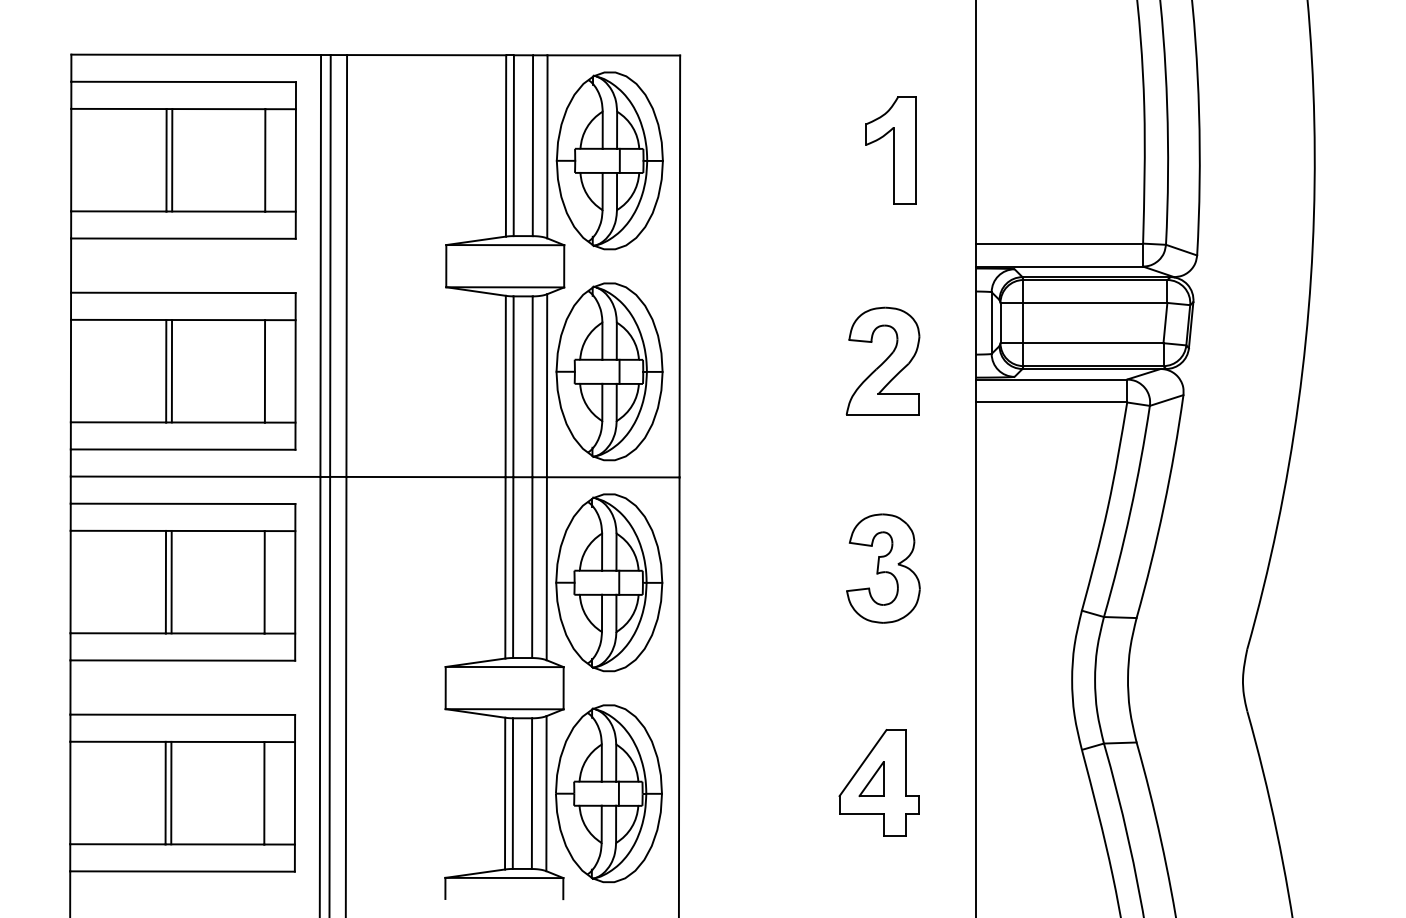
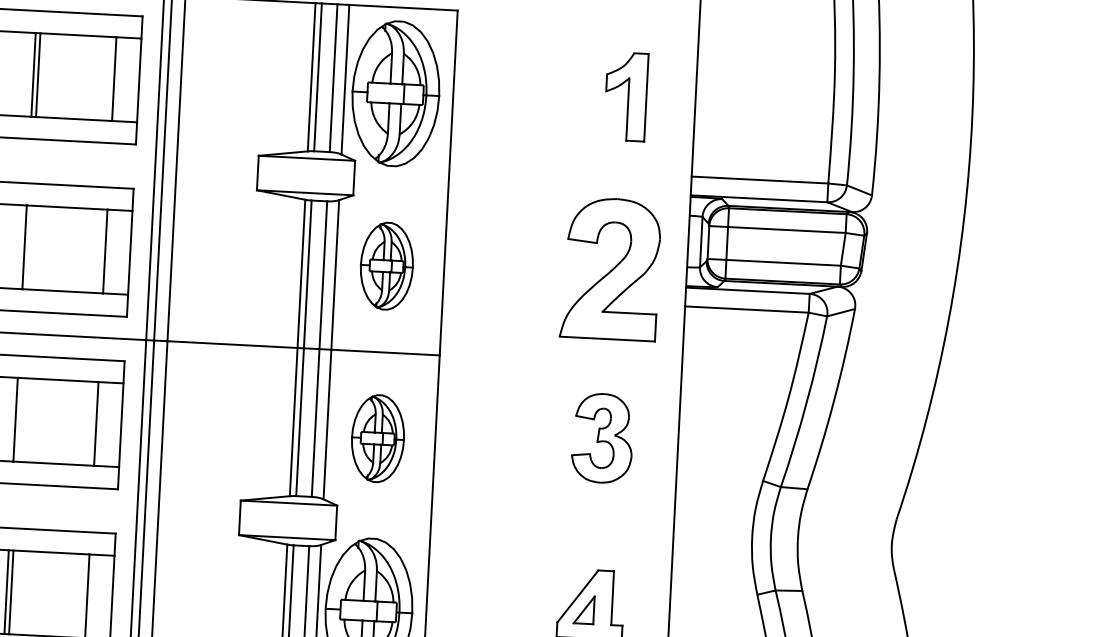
part: (882, 360) -> (610, 268), size x1.6
line: (171, 370) -> (28, 246), removed
part: (609, 371) -> (386, 265), size x0.6
line: (171, 581) -> (20, 419), removed
part: (609, 582) -> (378, 438), size x0.6

